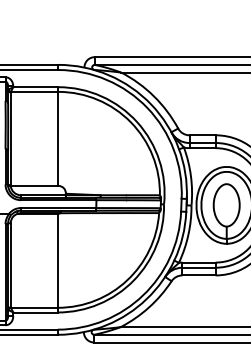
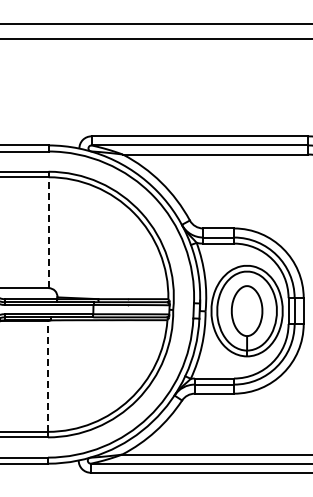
line: (58, 138) -> (48, 232), solid -> dashed
line: (57, 260) -> (47, 375), solid -> dashed

